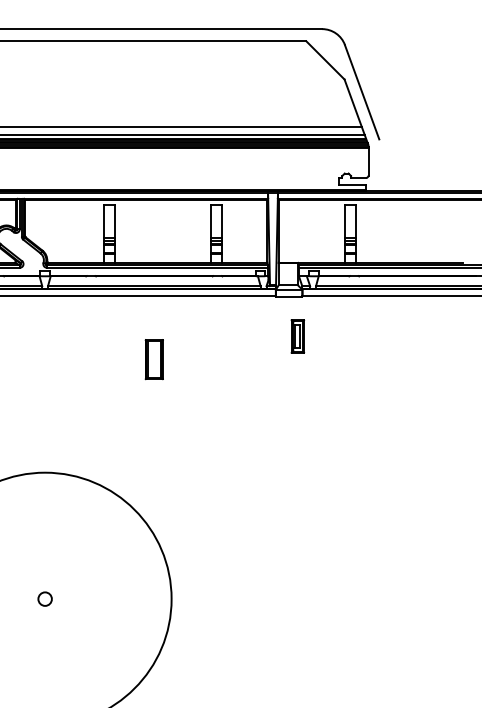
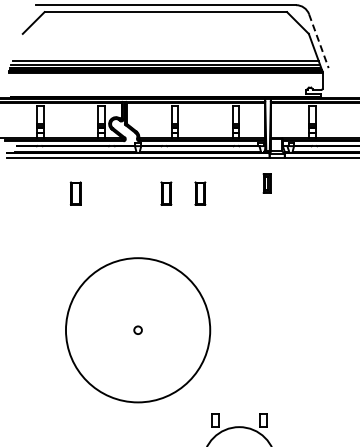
line: (361, 92) -> (318, 41), solid -> dashed
part: (296, 336) -> (266, 183), moved
part: (94, 359) -> (166, 193), added

